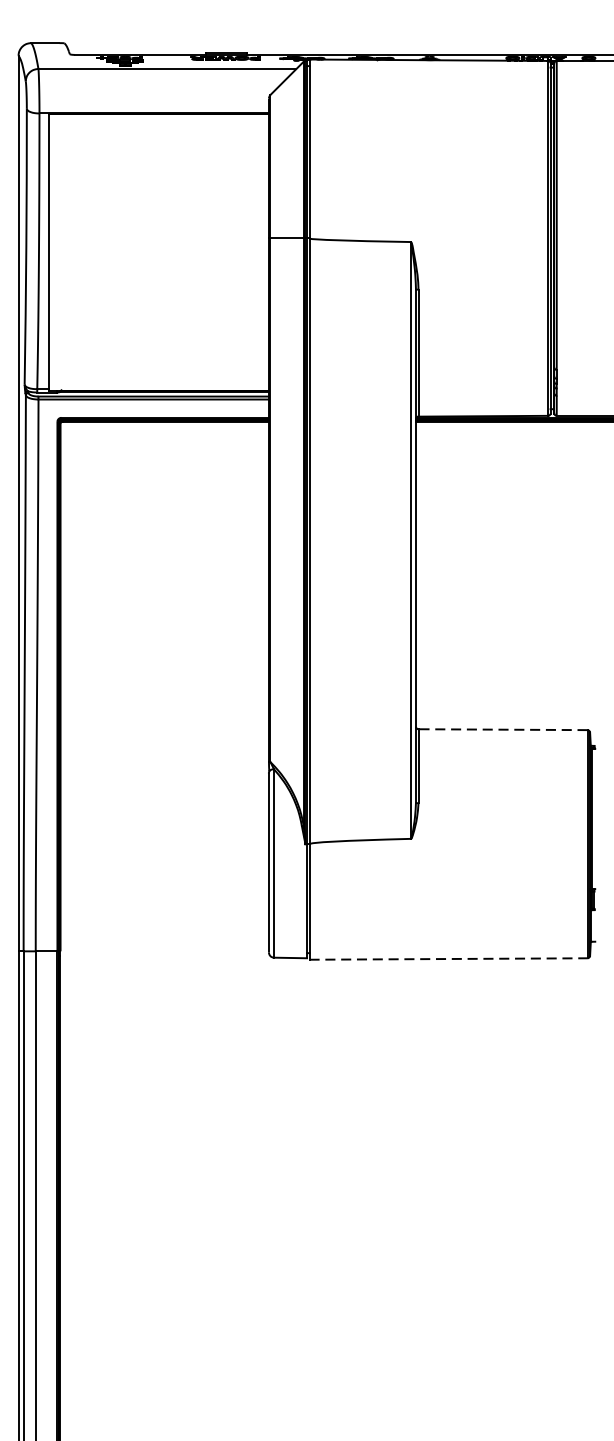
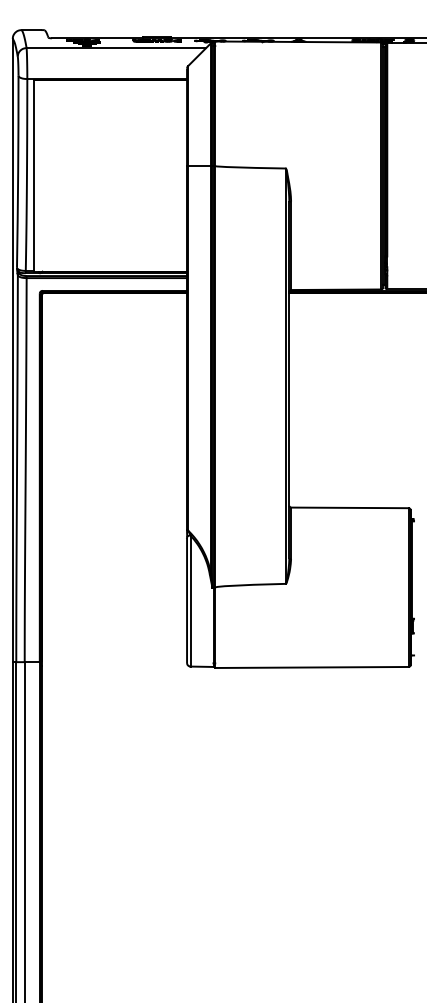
line: (502, 729) -> (349, 507), dashed -> solid
line: (449, 959) -> (312, 667), dashed -> solid

